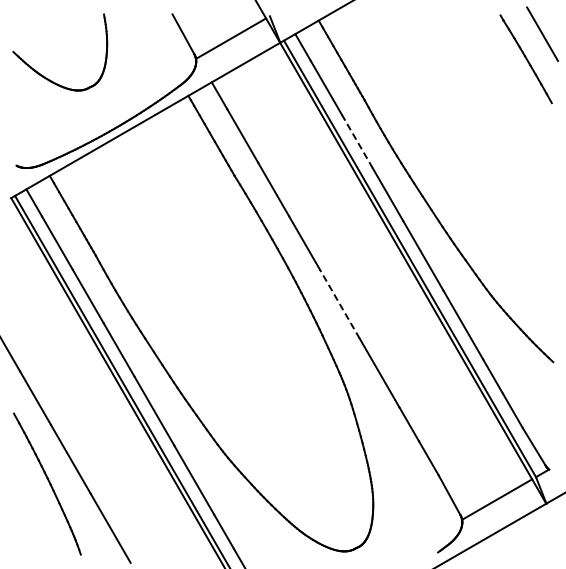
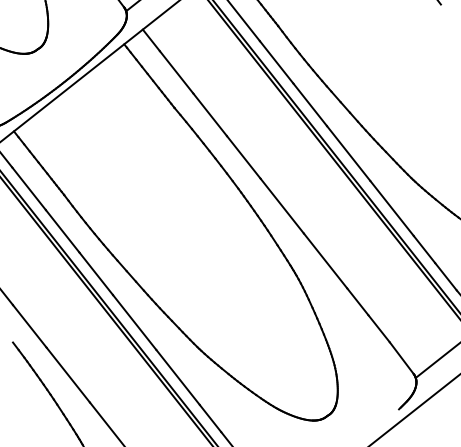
line: (357, 141) -> (276, 62), dashed -> solid
line: (339, 304) -> (281, 206), dashed -> solid

